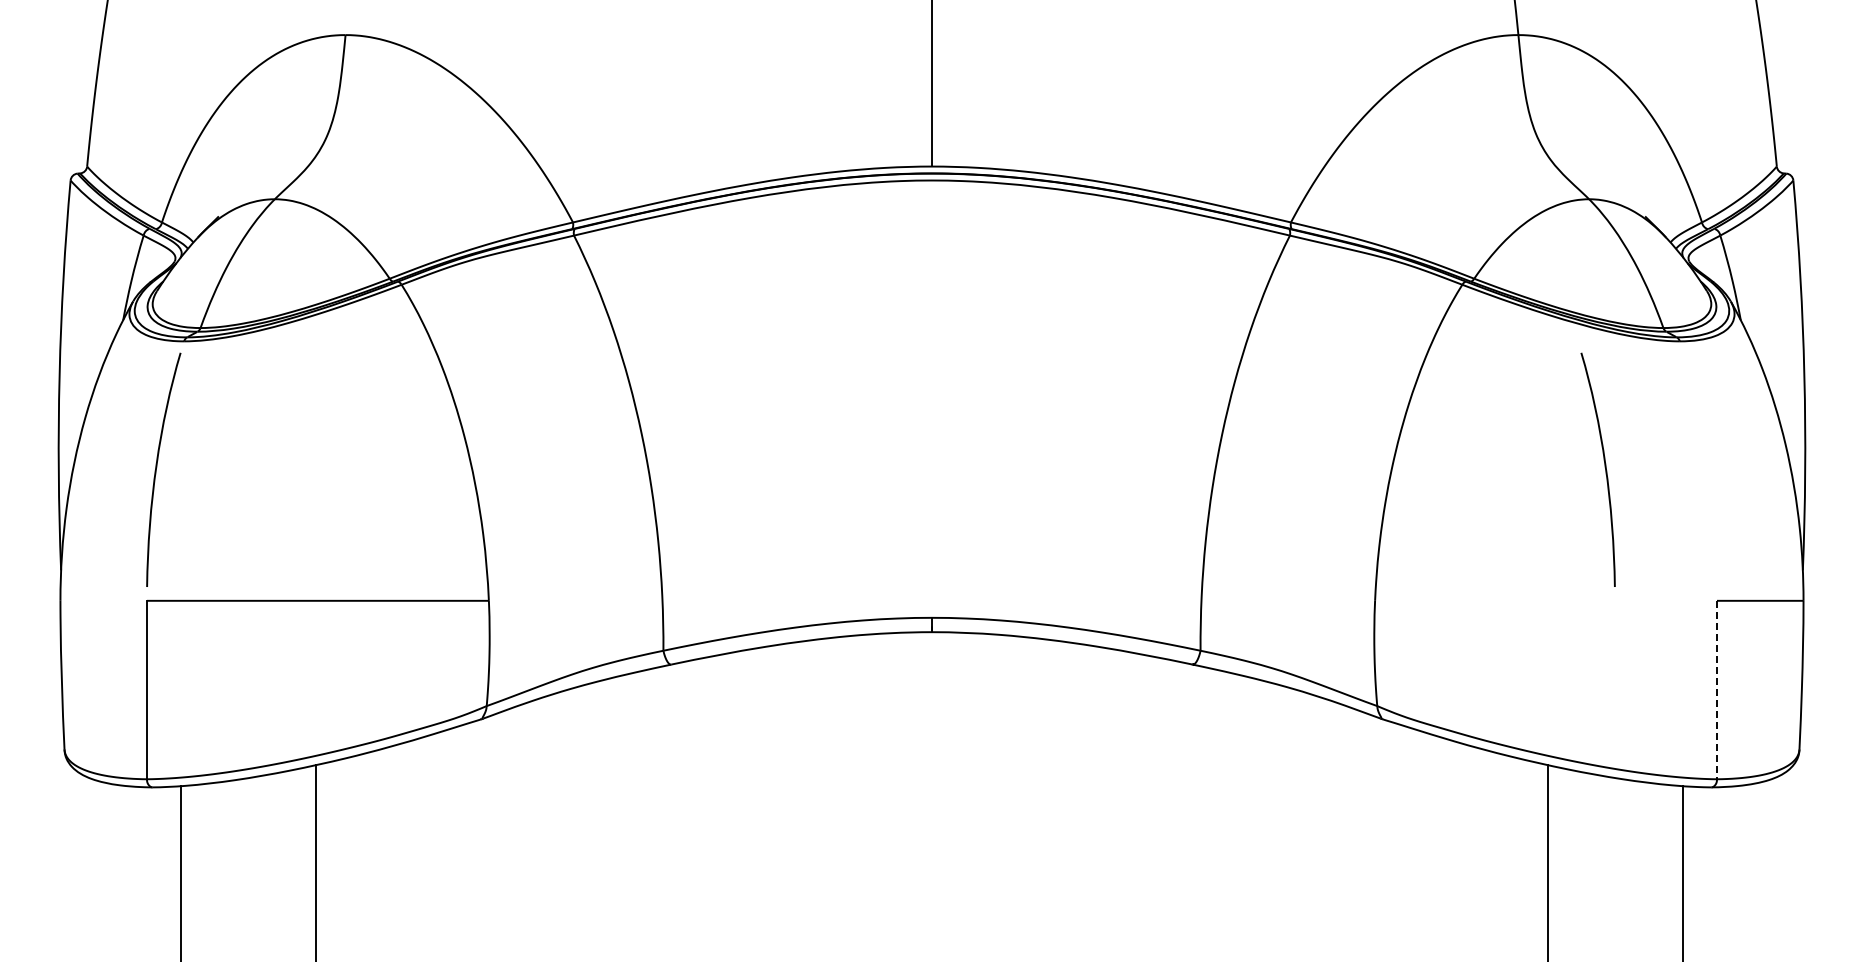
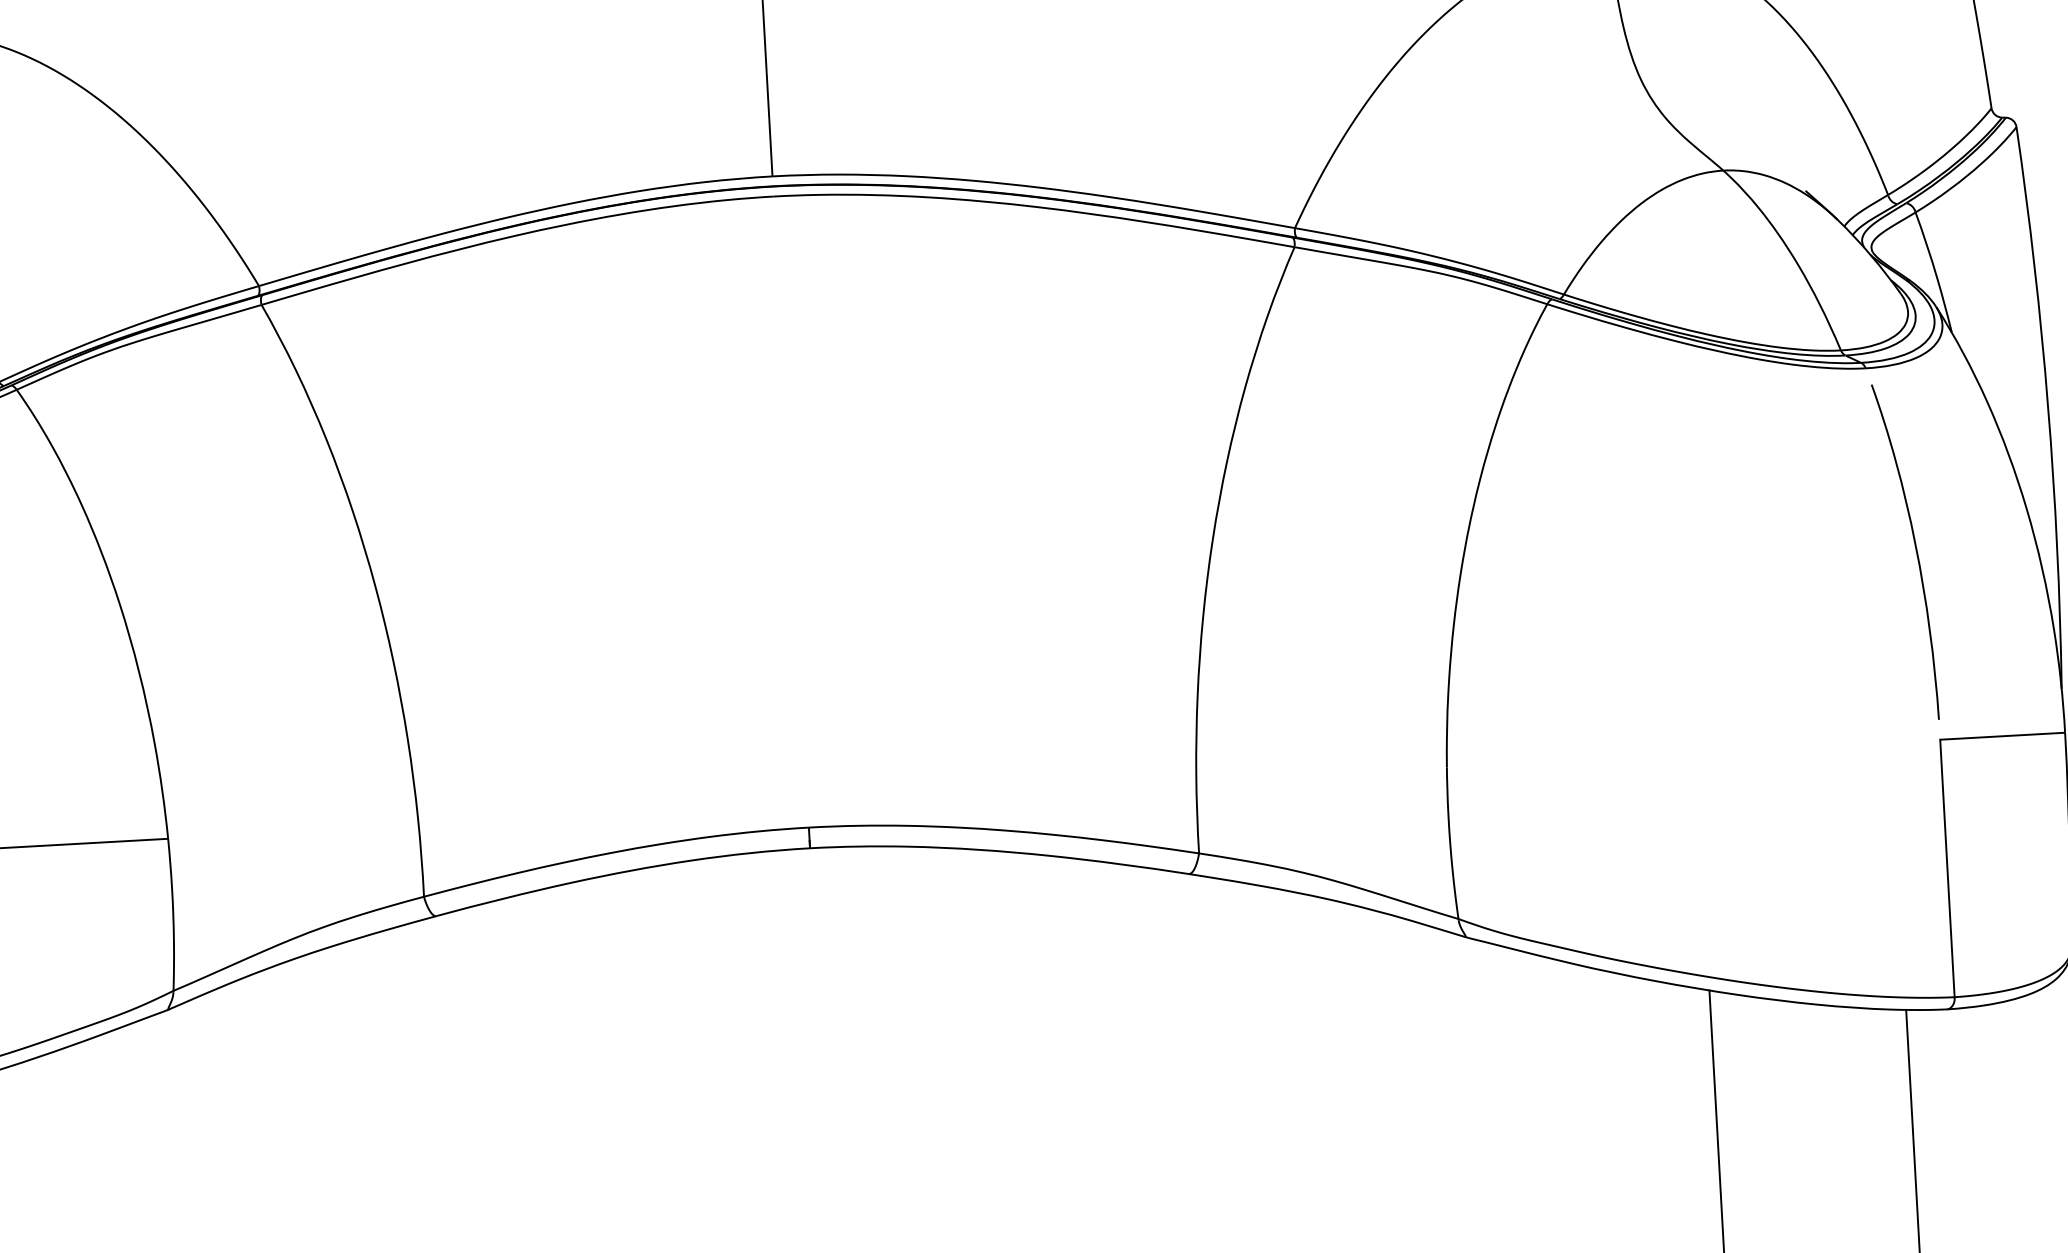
curve: (1604, 467) -> (1914, 548), moved
line: (1716, 690) -> (1946, 869), dashed -> solid

